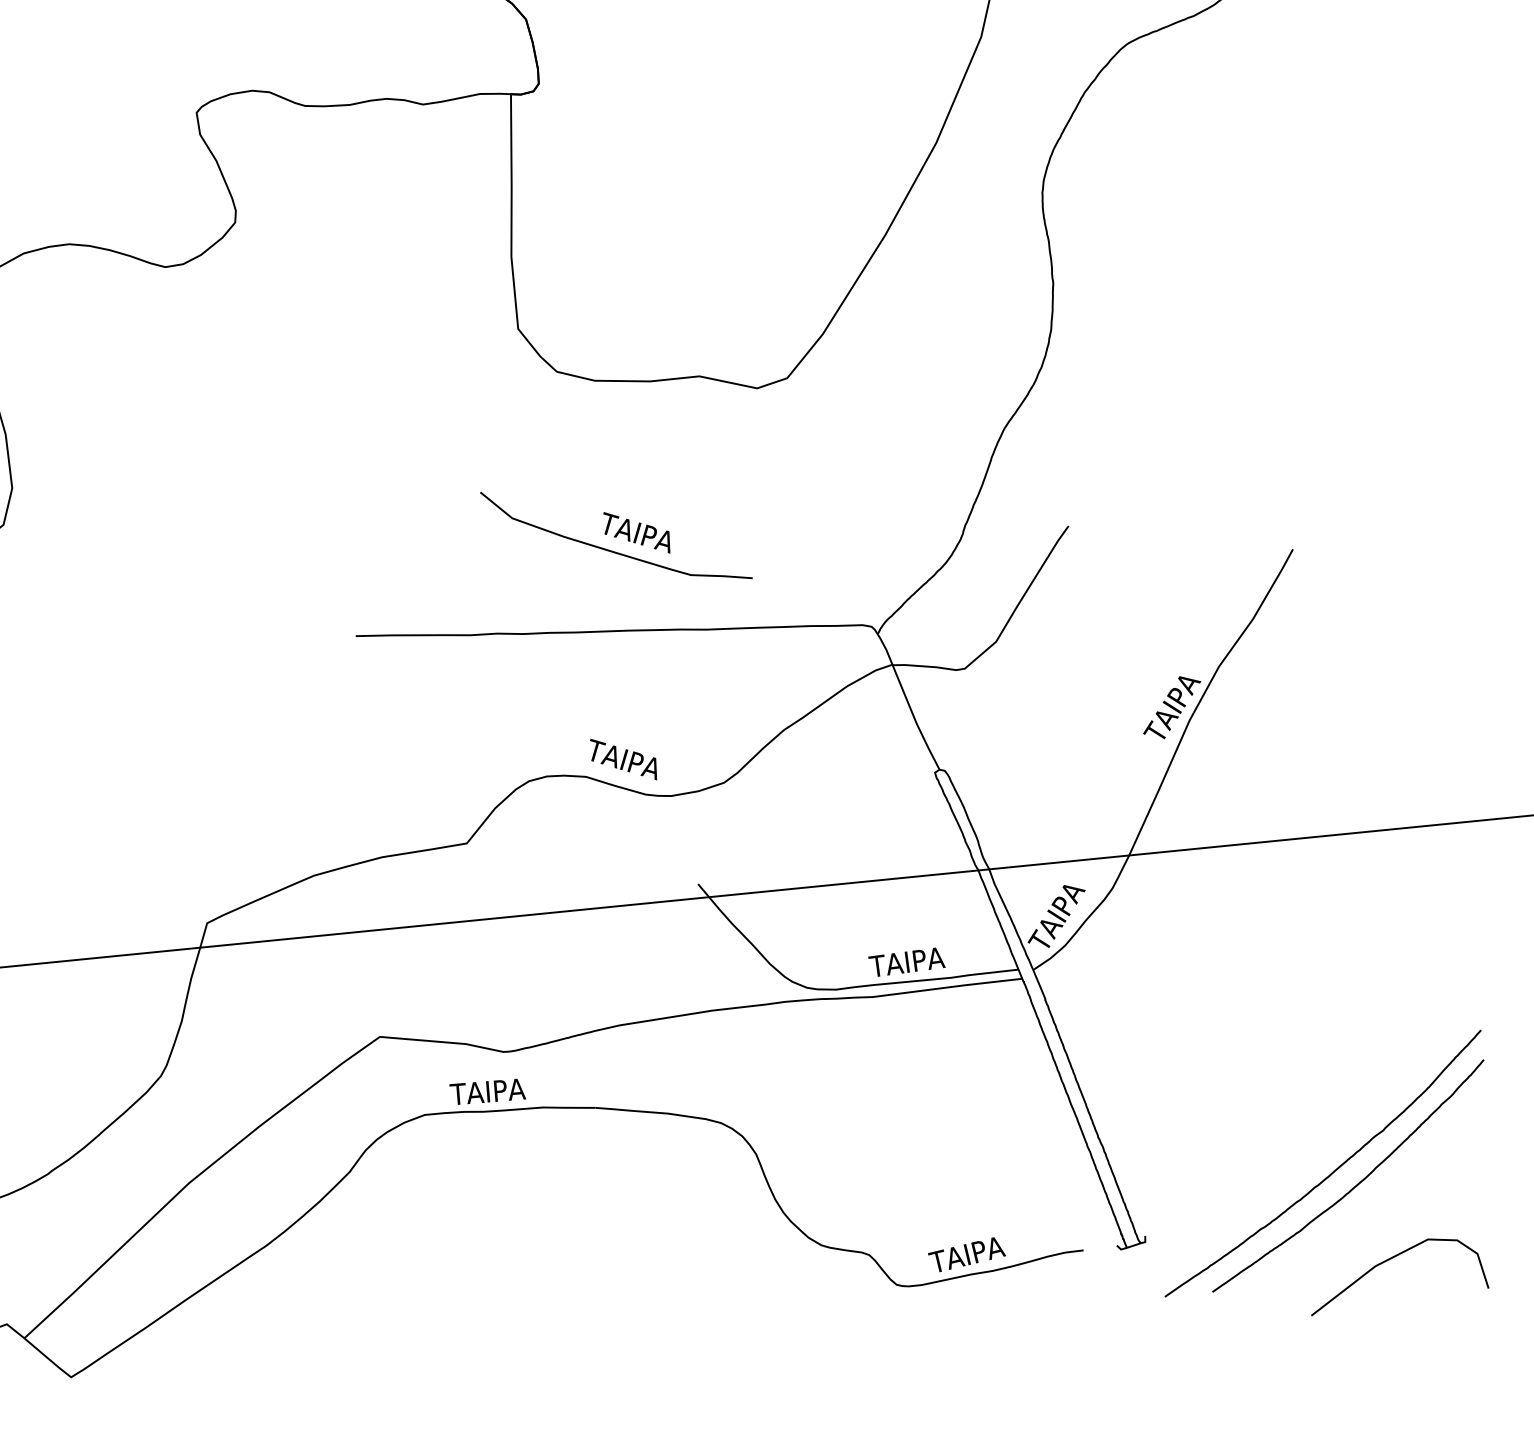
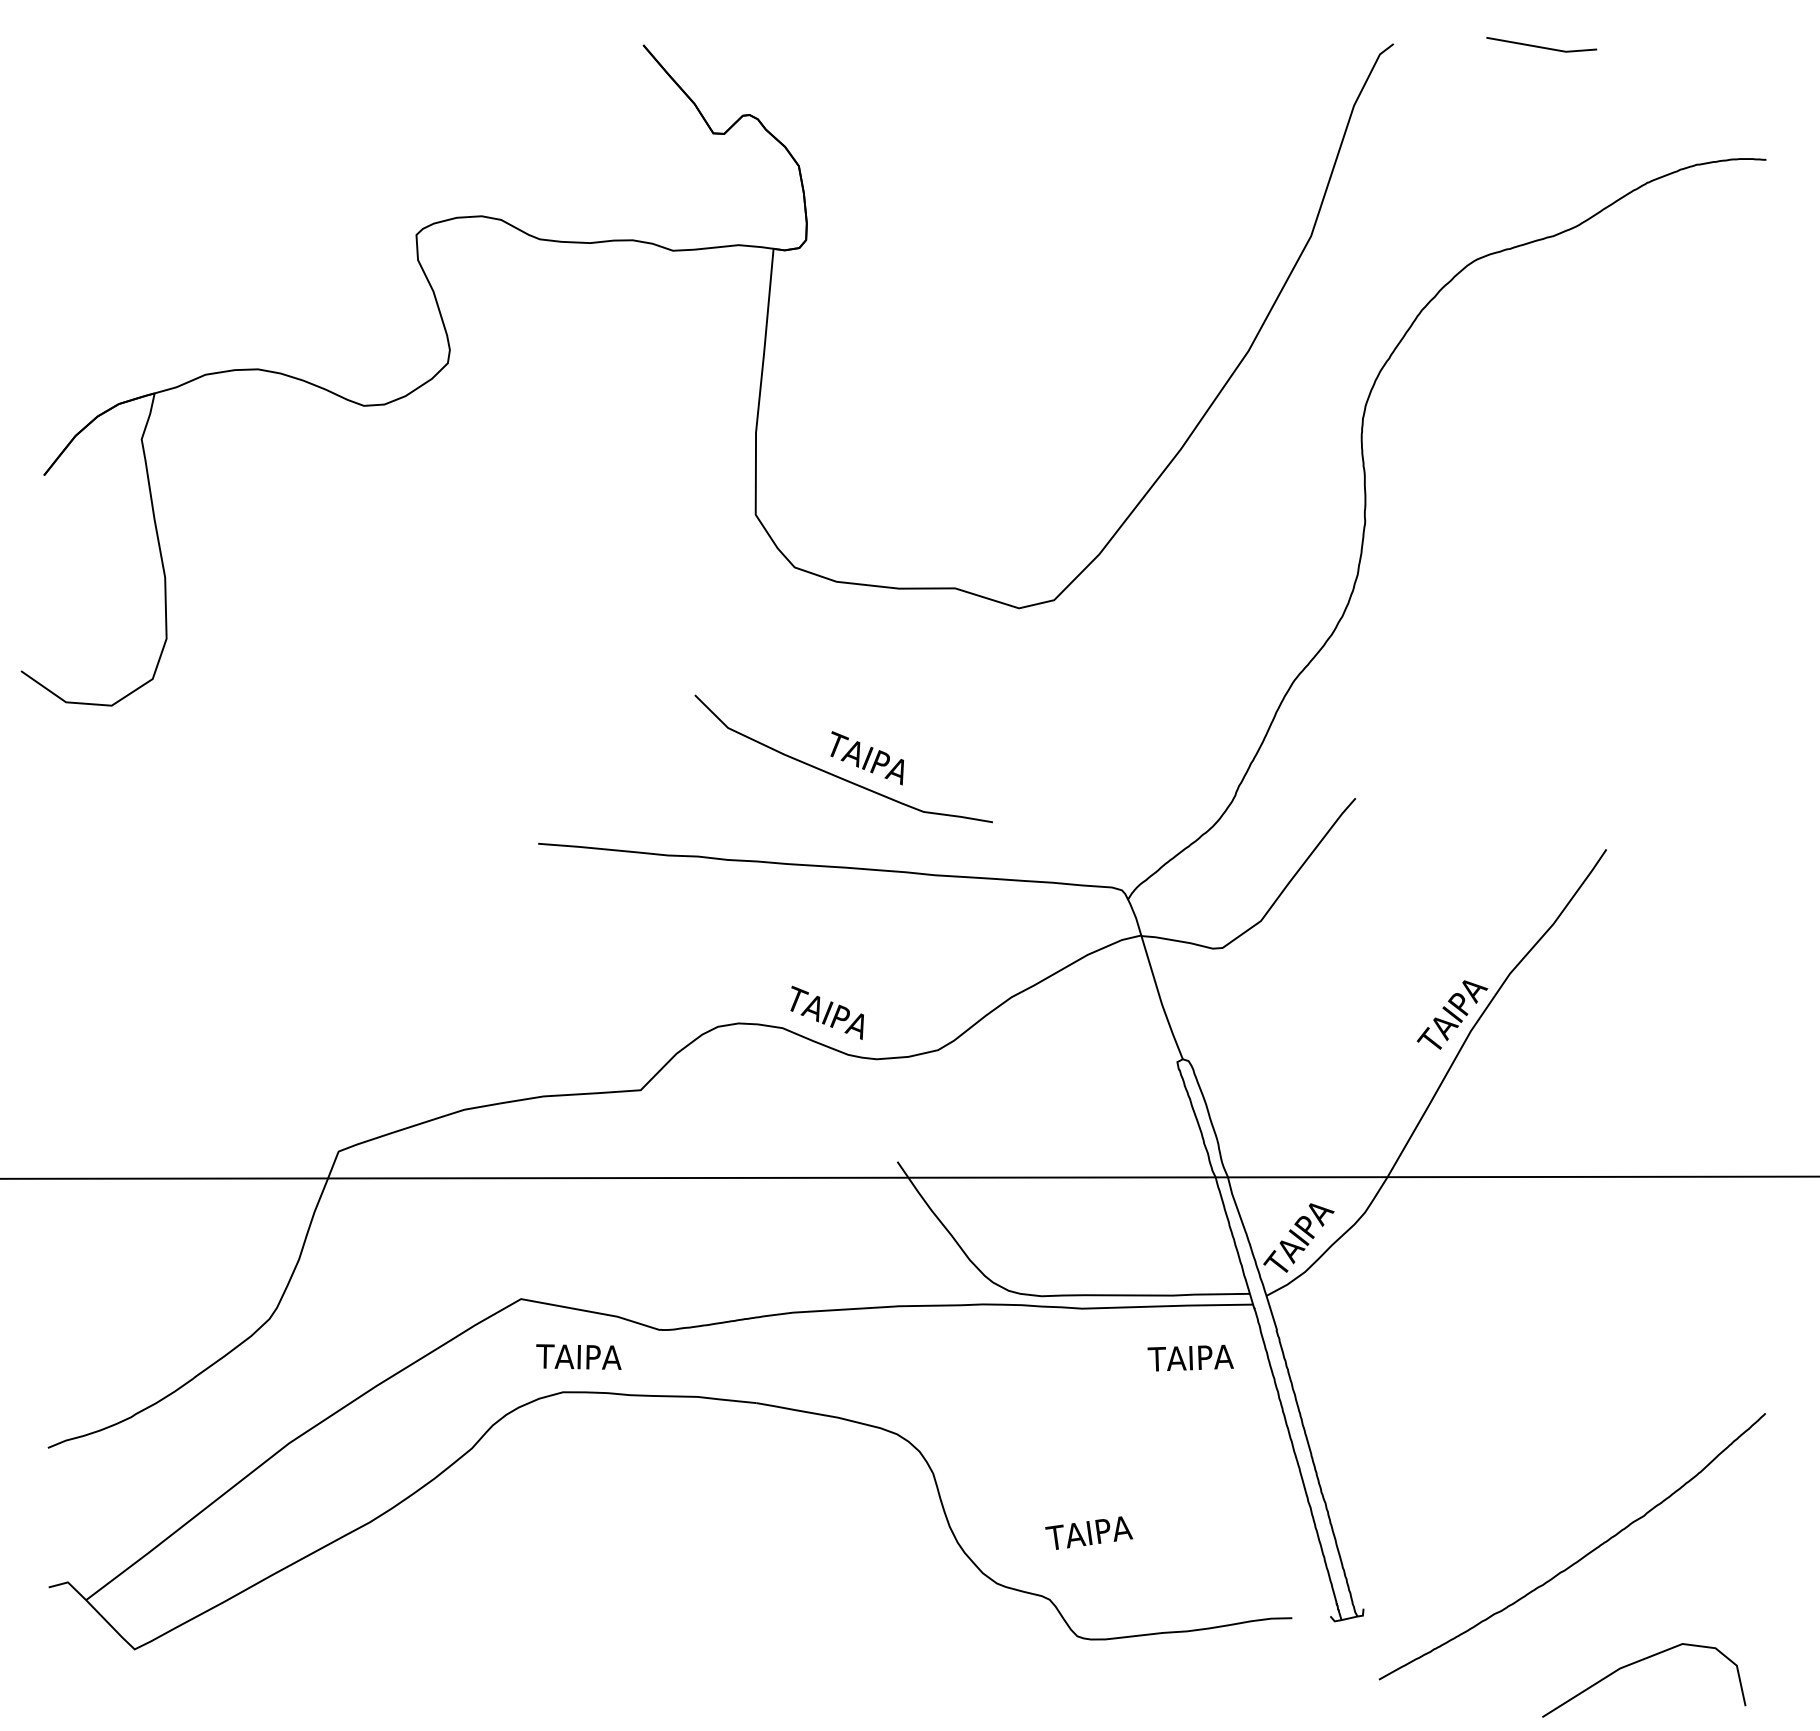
text: (906, 961) -> (1190, 1357), moved
text: (487, 1091) -> (578, 1356), moved
curve: (1354, 1186) -> (1605, 1575), removed
text: (967, 1254) -> (1089, 1532), moved

